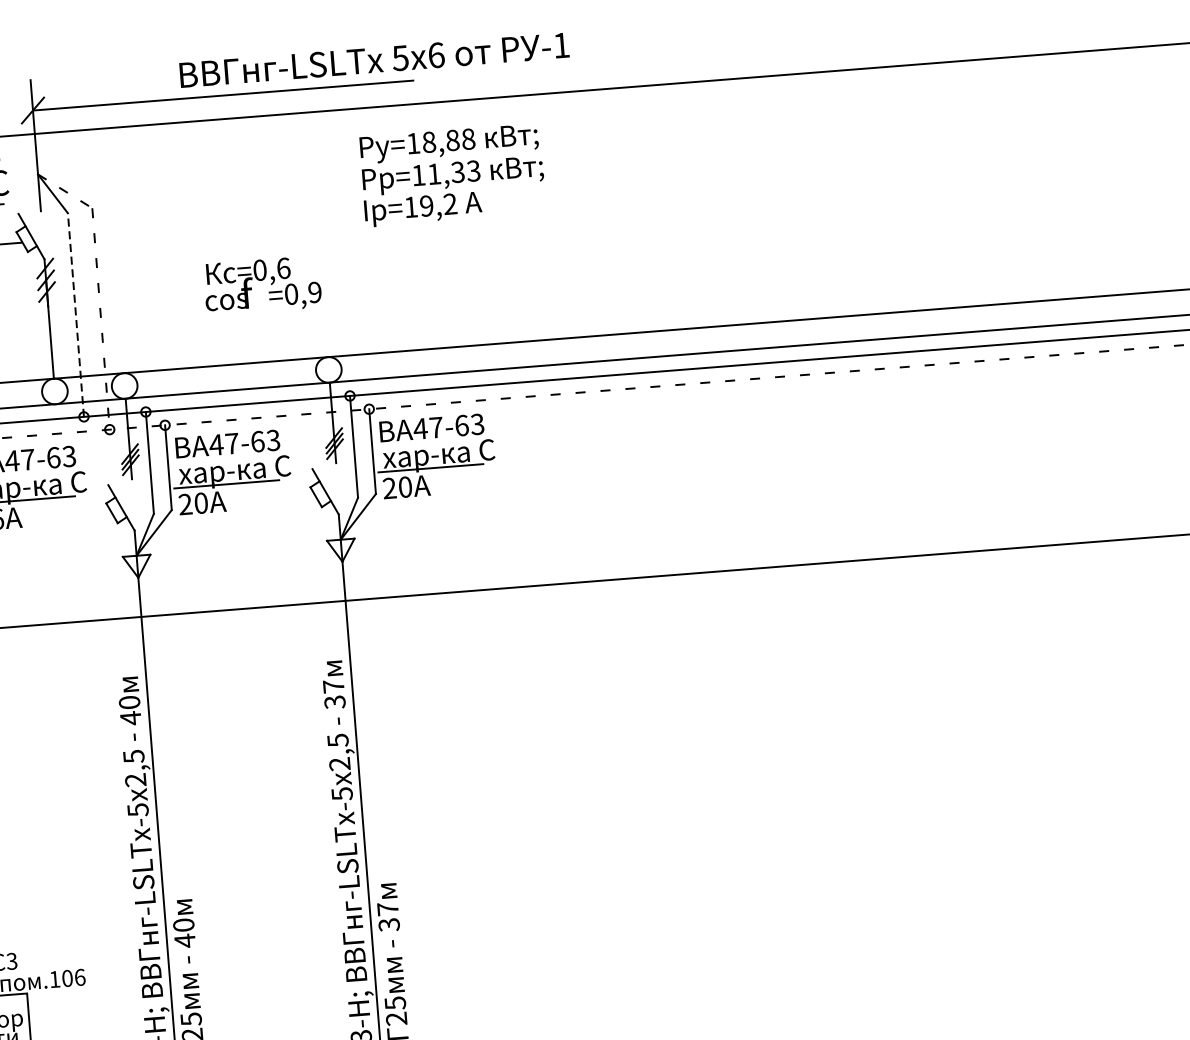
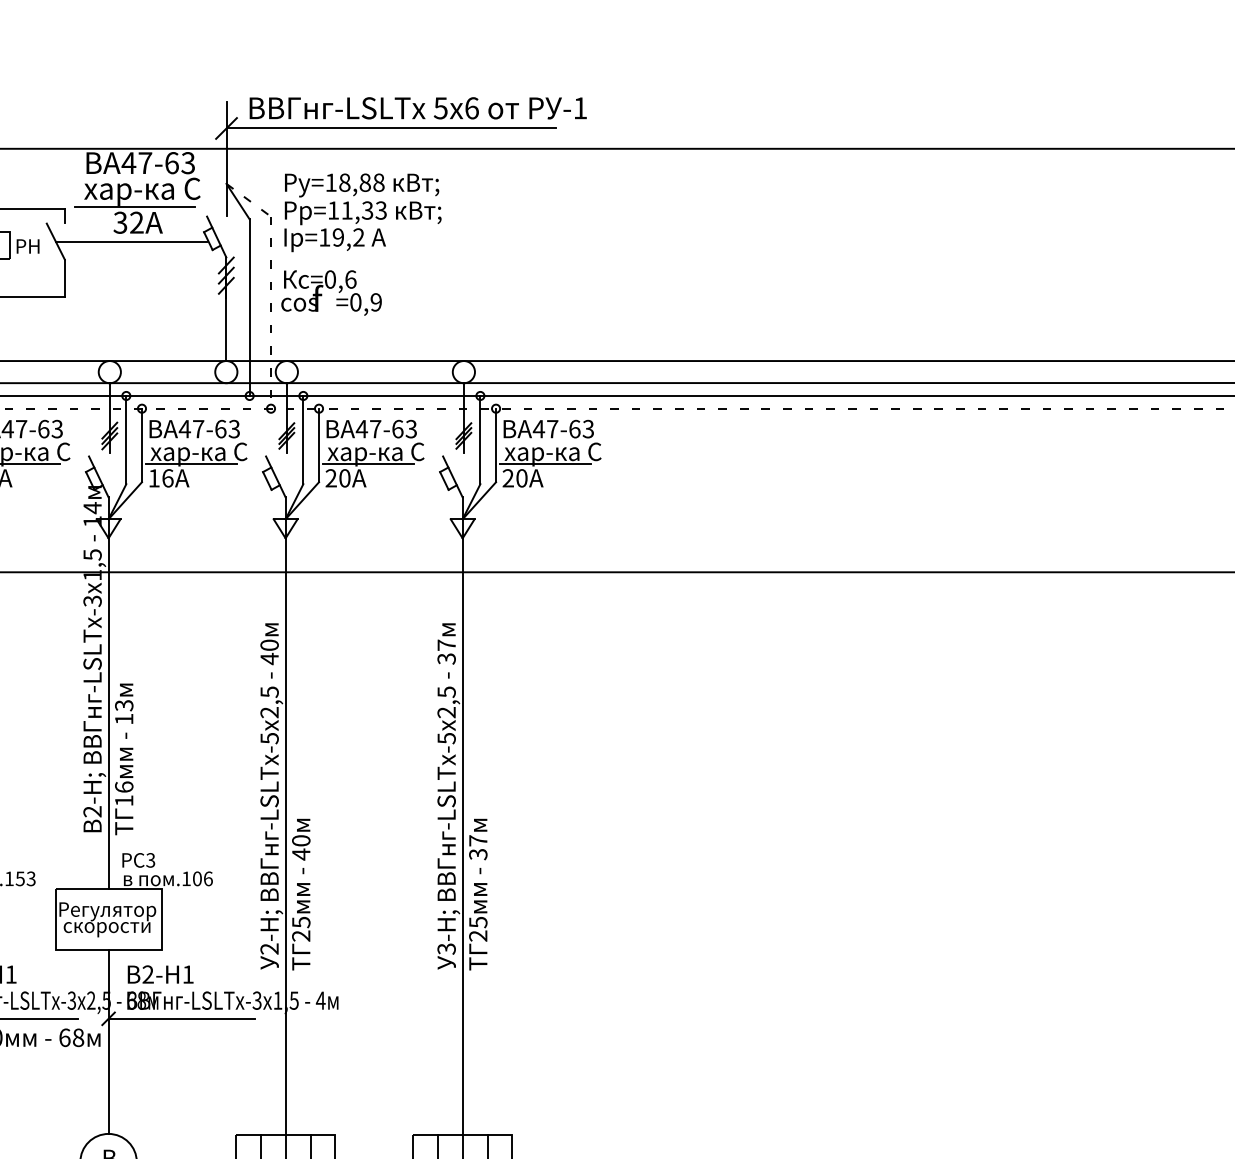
text: (373, 60) -> (417, 108), moved
text: (452, 175) -> (362, 212), moved
text: (262, 285) -> (331, 292), moved
line: (75, 314) -> (249, 307), dashed -> solid

